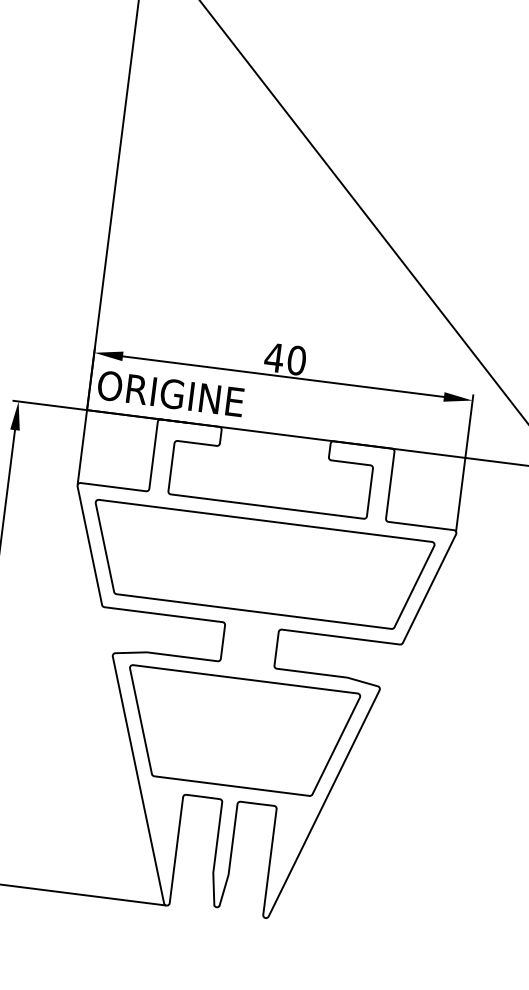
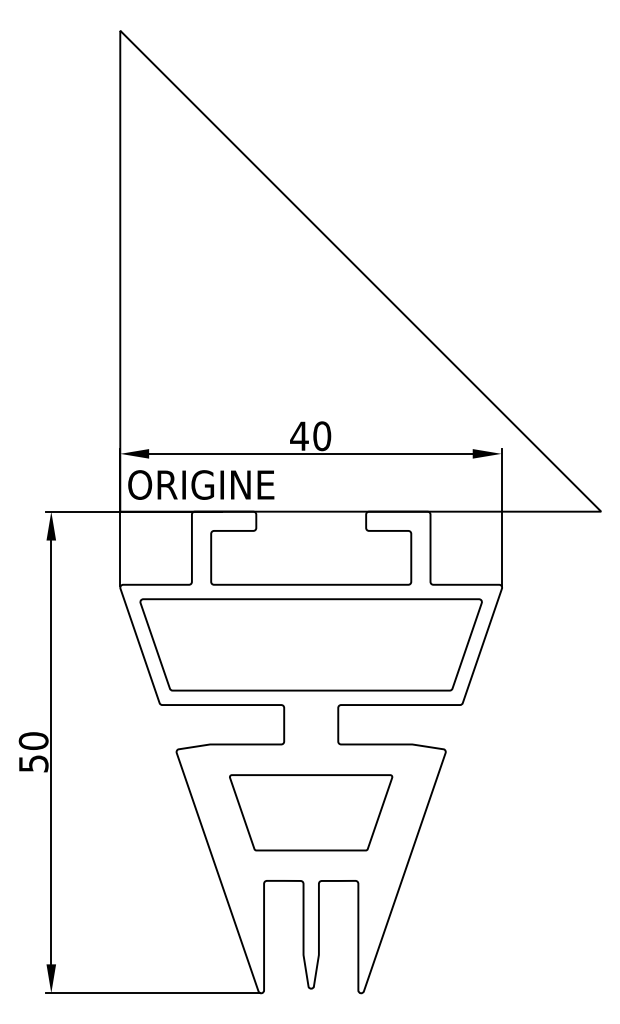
part: (238, 732) -> (310, 812), size x0.7

